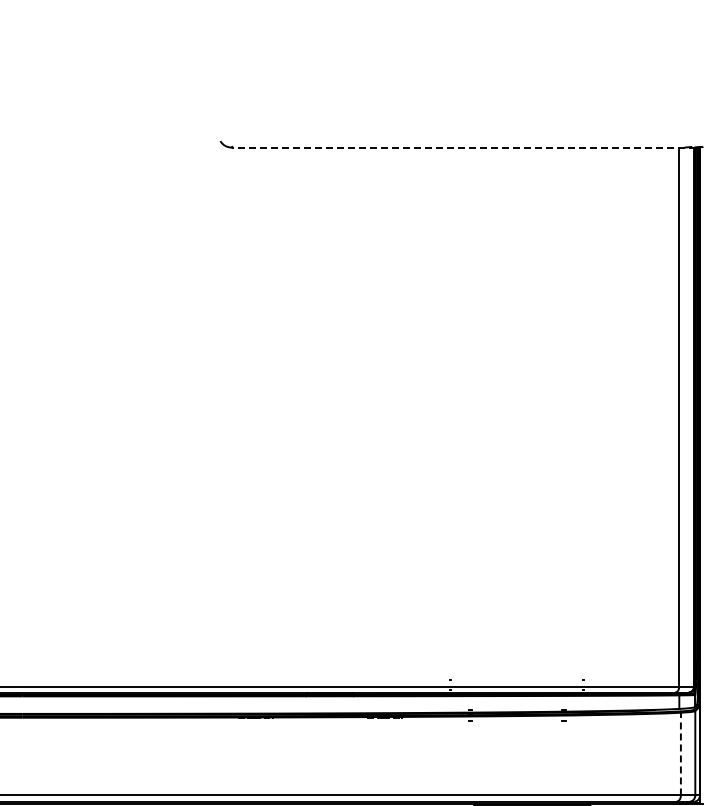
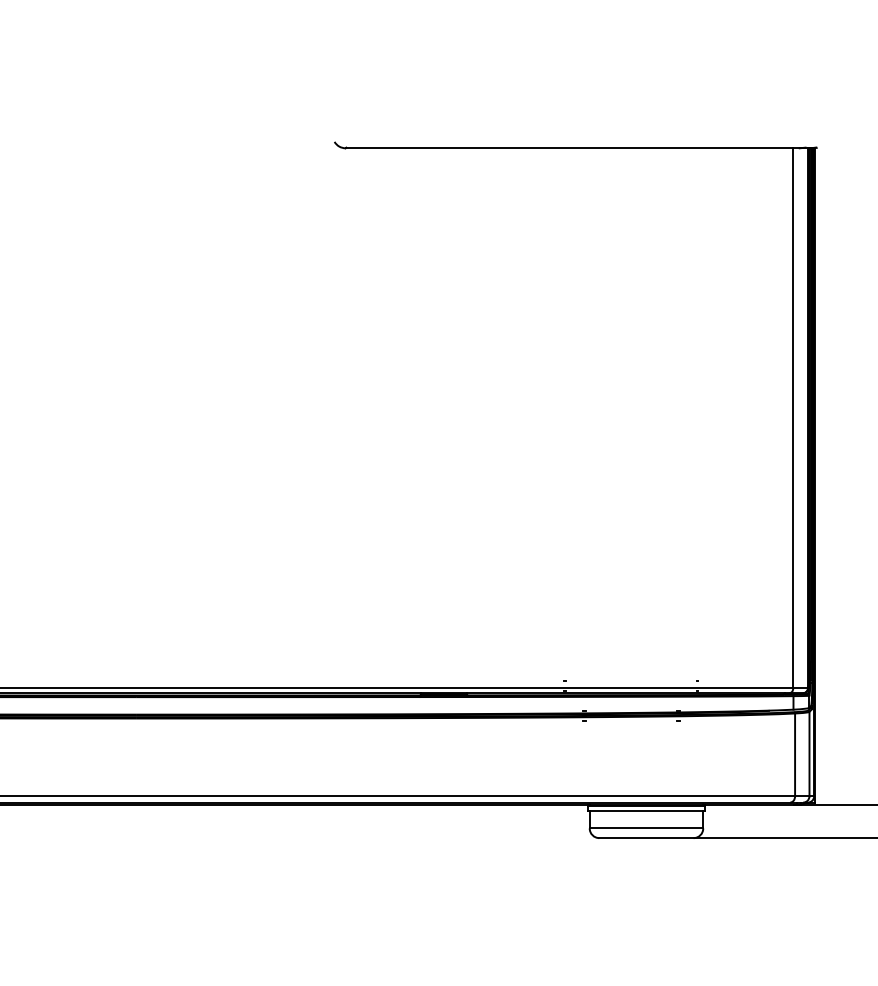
line: (463, 147) -> (577, 148), dashed -> solid
line: (681, 753) -> (795, 754), dashed -> solid

